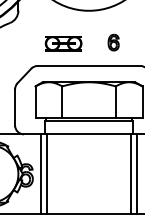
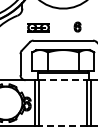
part: (63, 43) -> (38, 27), moved
line: (89, 134) -> (63, 80), solid -> dashed
line: (87, 214) -> (62, 126), solid -> dashed

